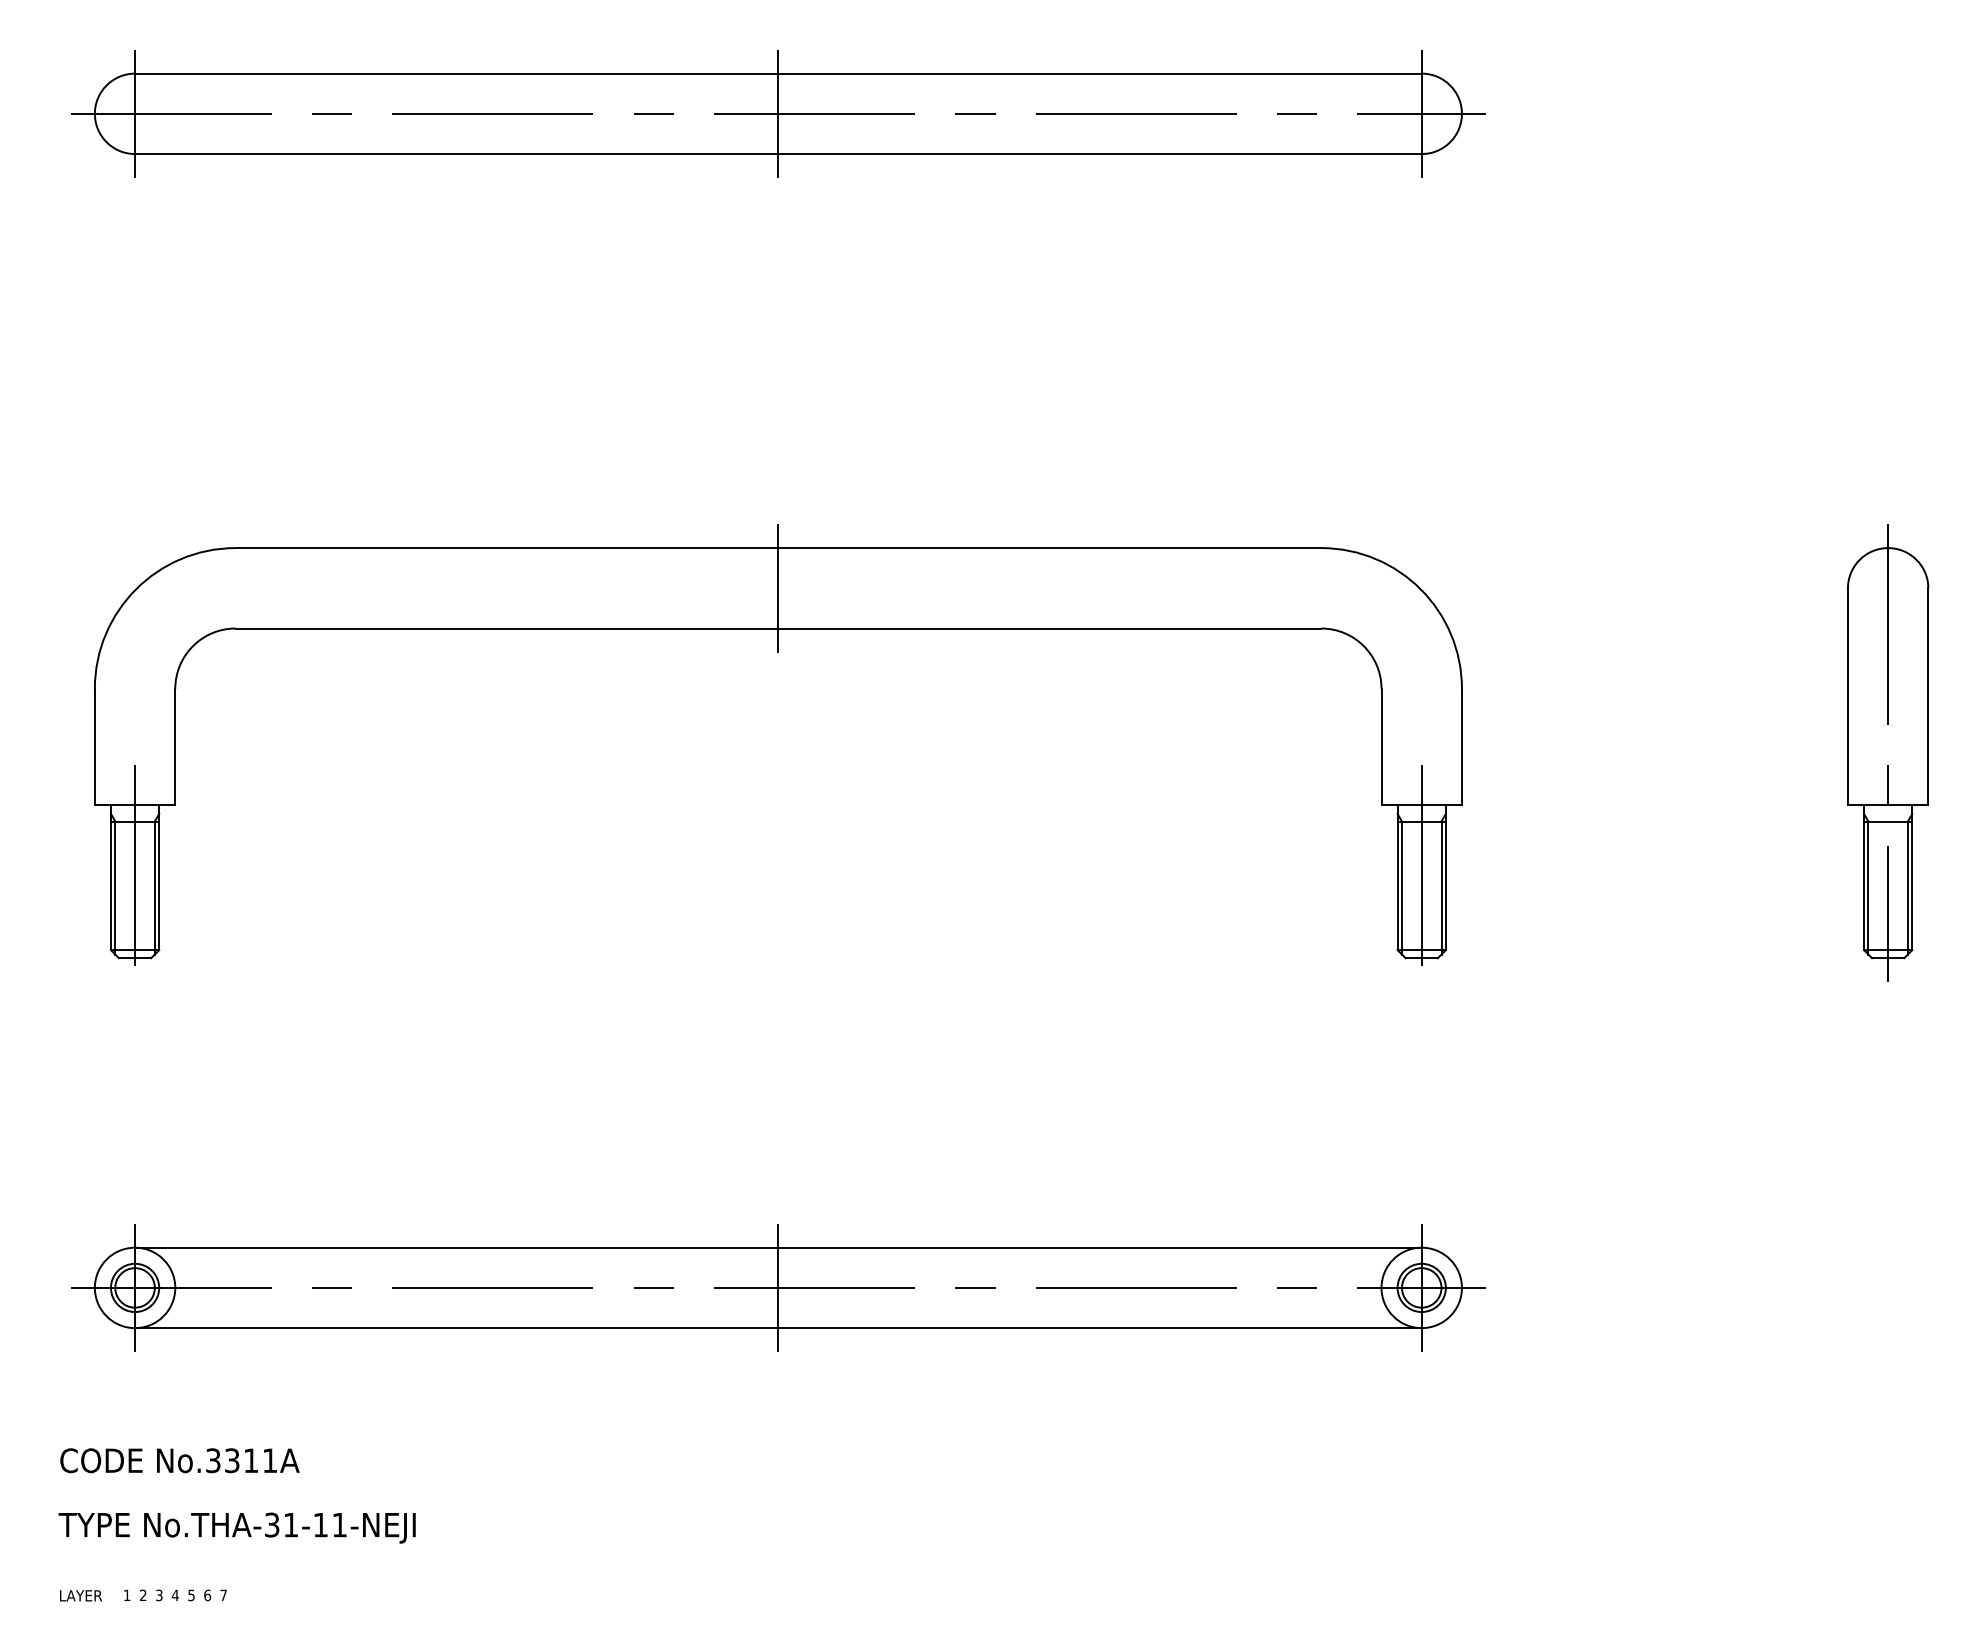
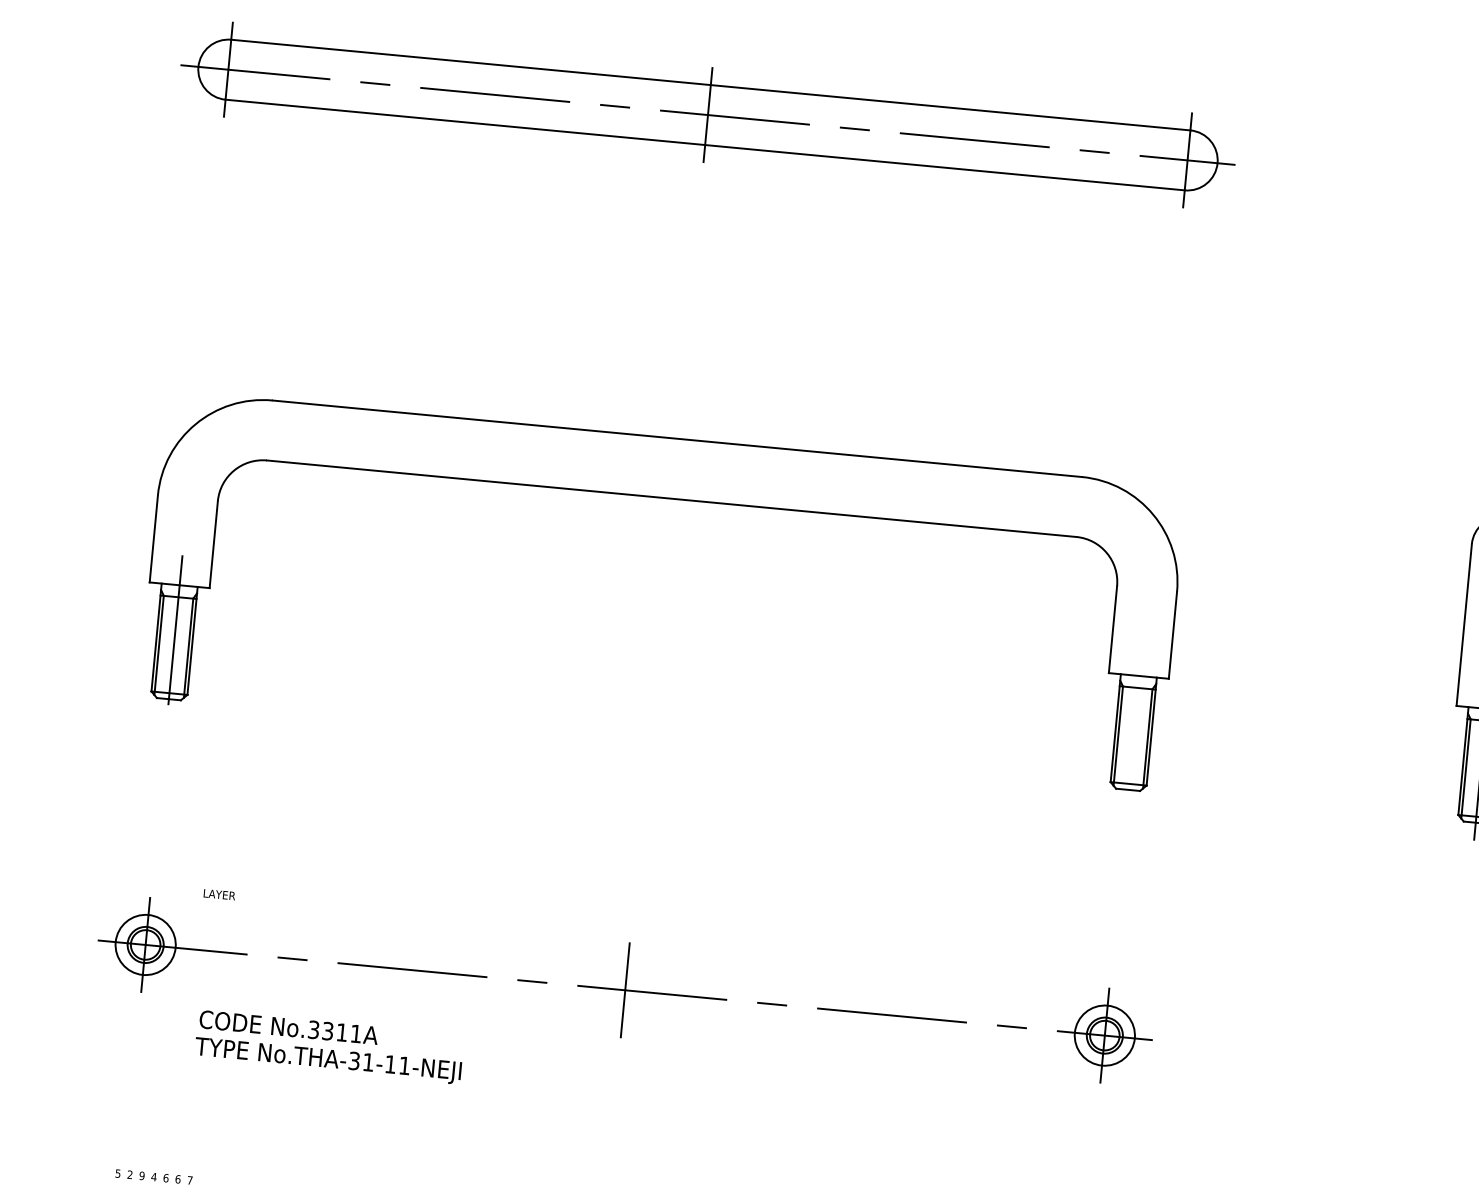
line: (778, 587) -> (674, 468), removed
line: (1421, 873) -> (1133, 726), removed
line: (778, 1247) -> (628, 960), removed
line: (778, 1328) -> (622, 1020), removed
text: (179, 1460) -> (288, 1027), moved
text: (236, 1527) -> (327, 1060), moved
text: (158, 1594) -> (141, 1175), 3 -> 9
text: (81, 1595) -> (219, 894), moved
text: (126, 1595) -> (117, 1173), 1 -> 5
text: (191, 1595) -> (166, 1178), 5 -> 6

